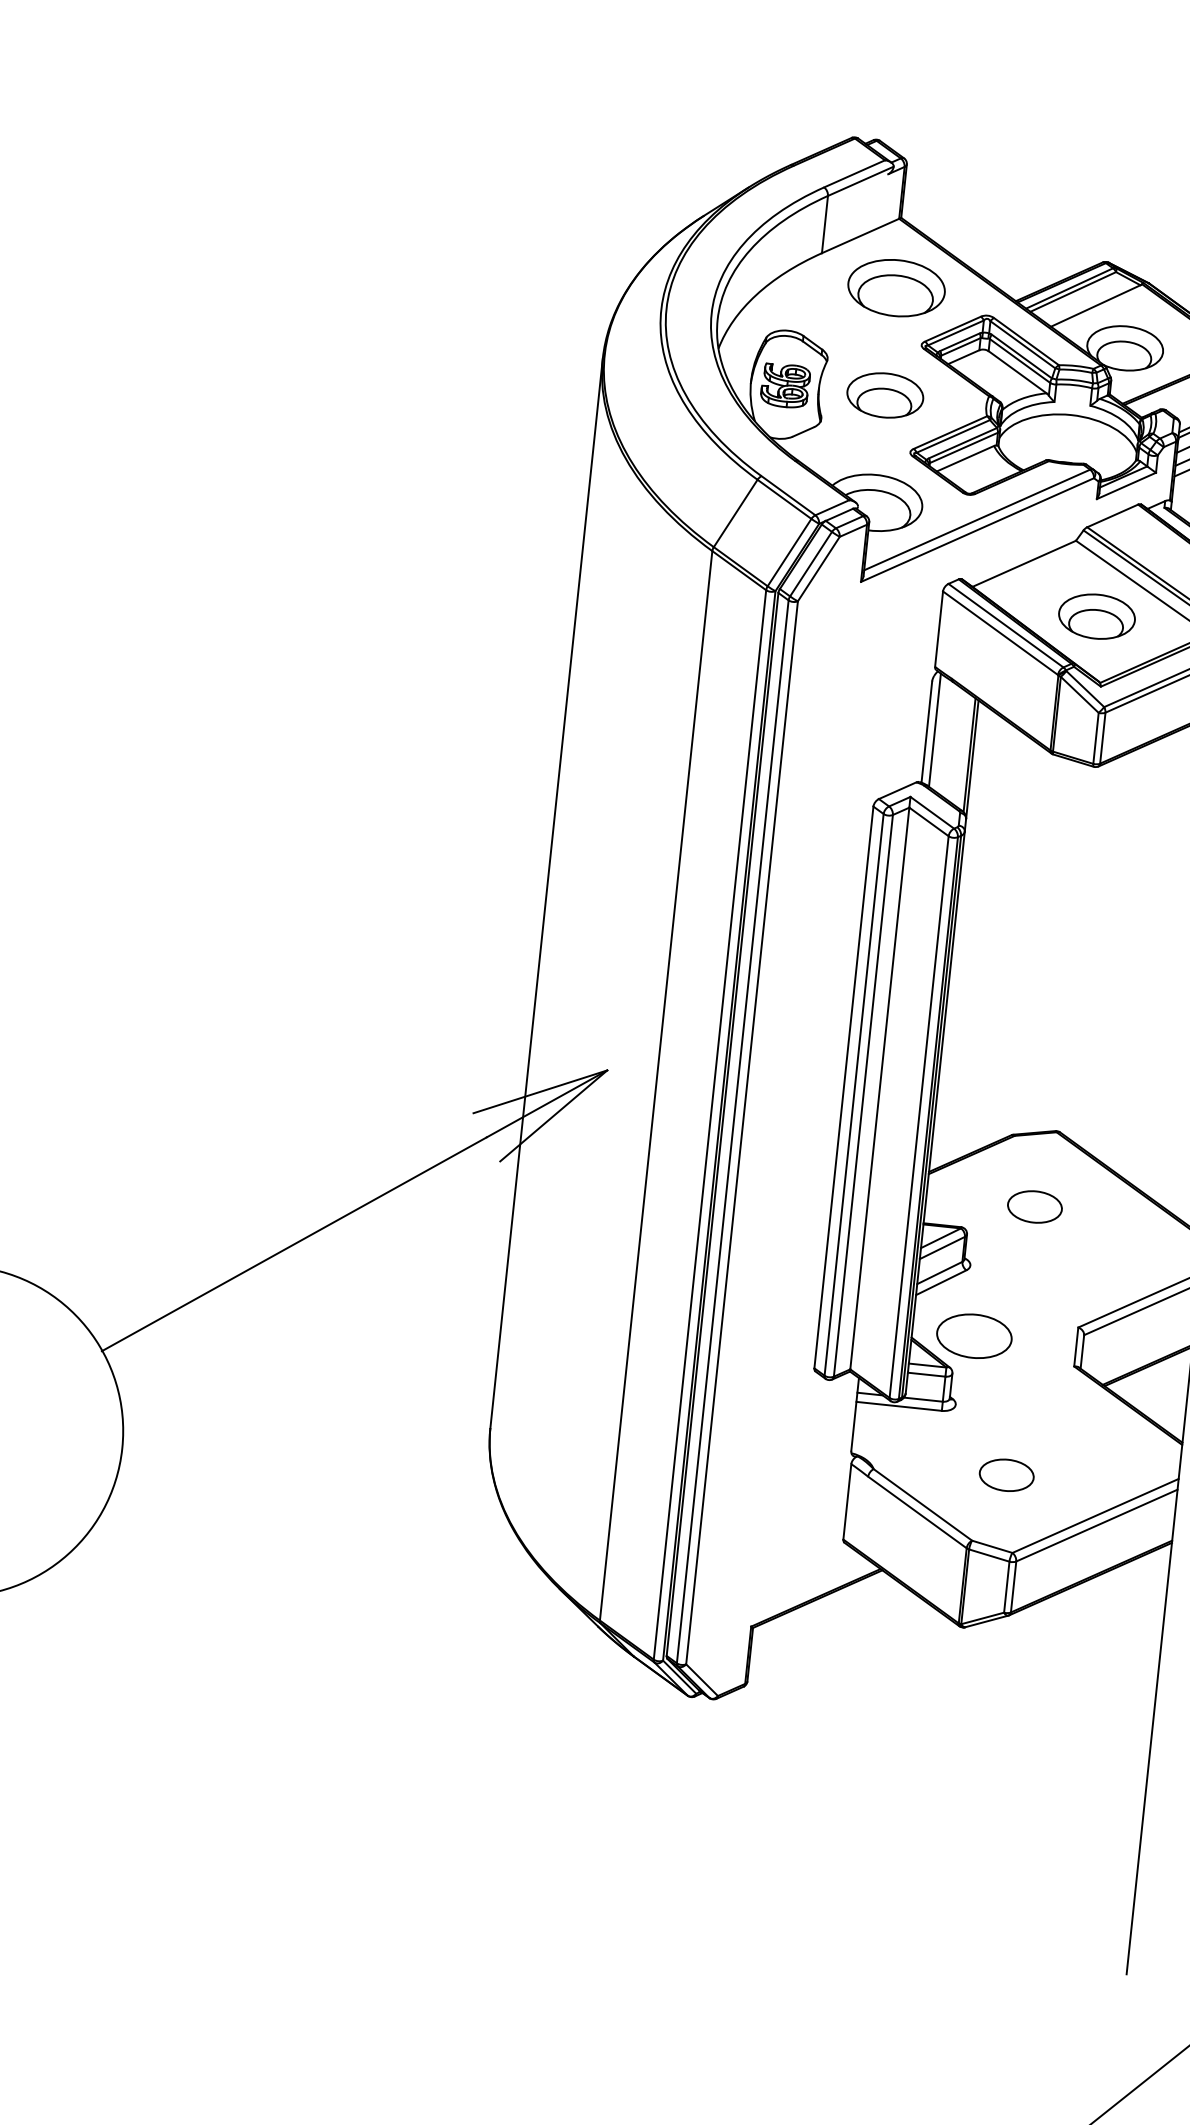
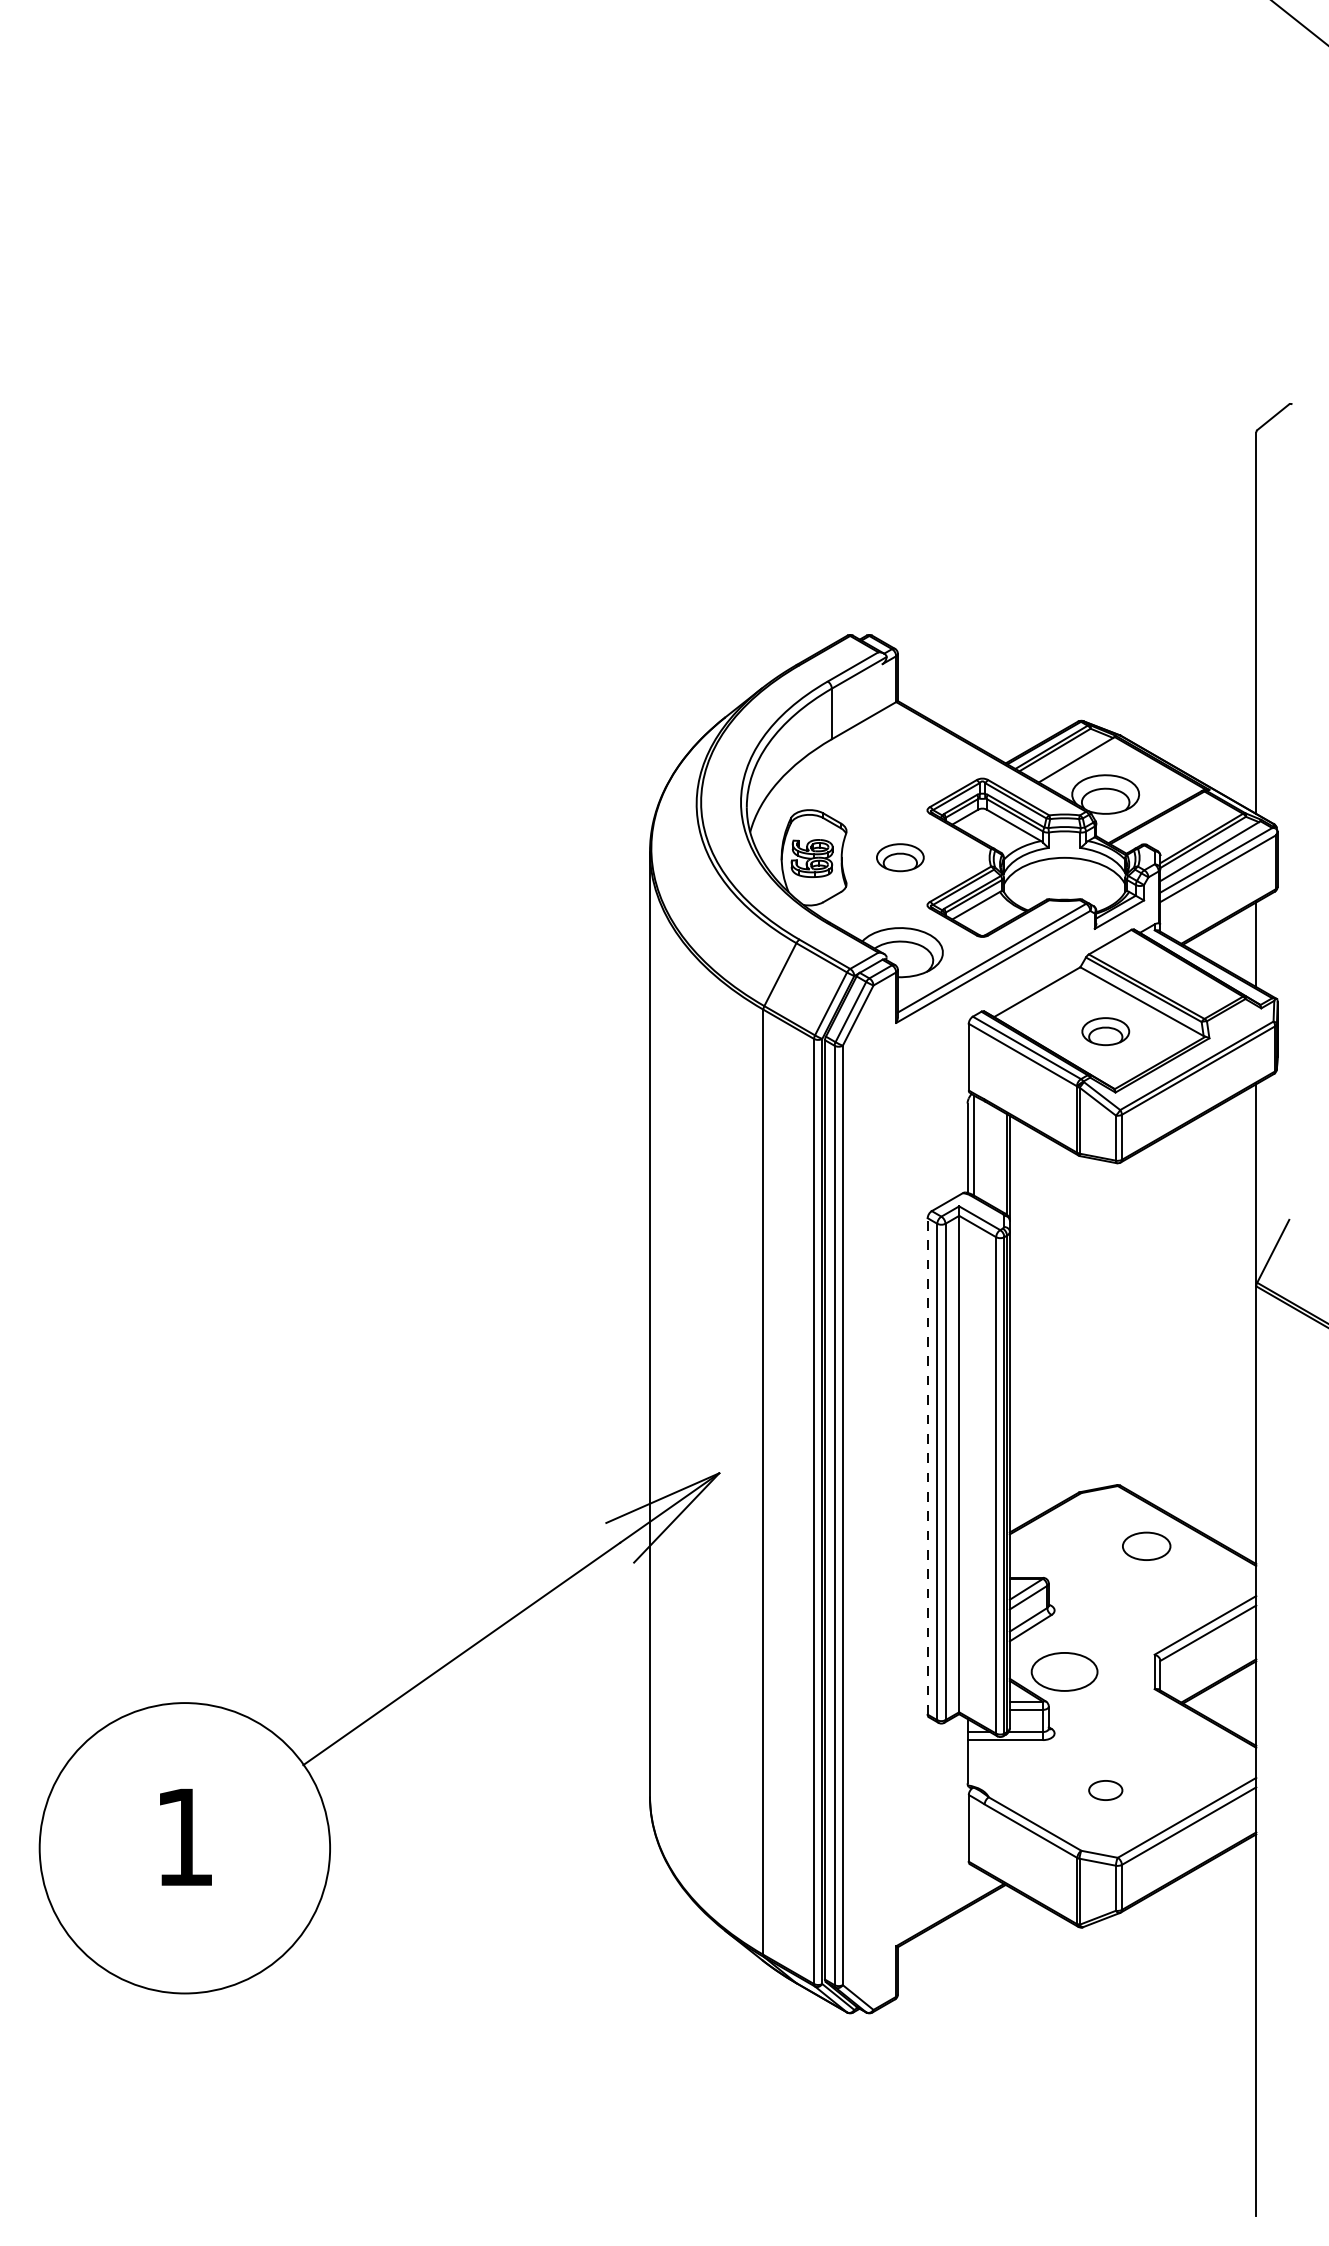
part: (895, 287) -> (899, 762), removed
part: (885, 395) -> (900, 857), size x0.7
part: (1096, 616) -> (1105, 1031), size x0.7
line: (843, 1086) -> (927, 1465), solid -> dashed
part: (1034, 1206) -> (1146, 1545), moved
part: (1006, 1475) -> (1105, 1790), size x0.7

